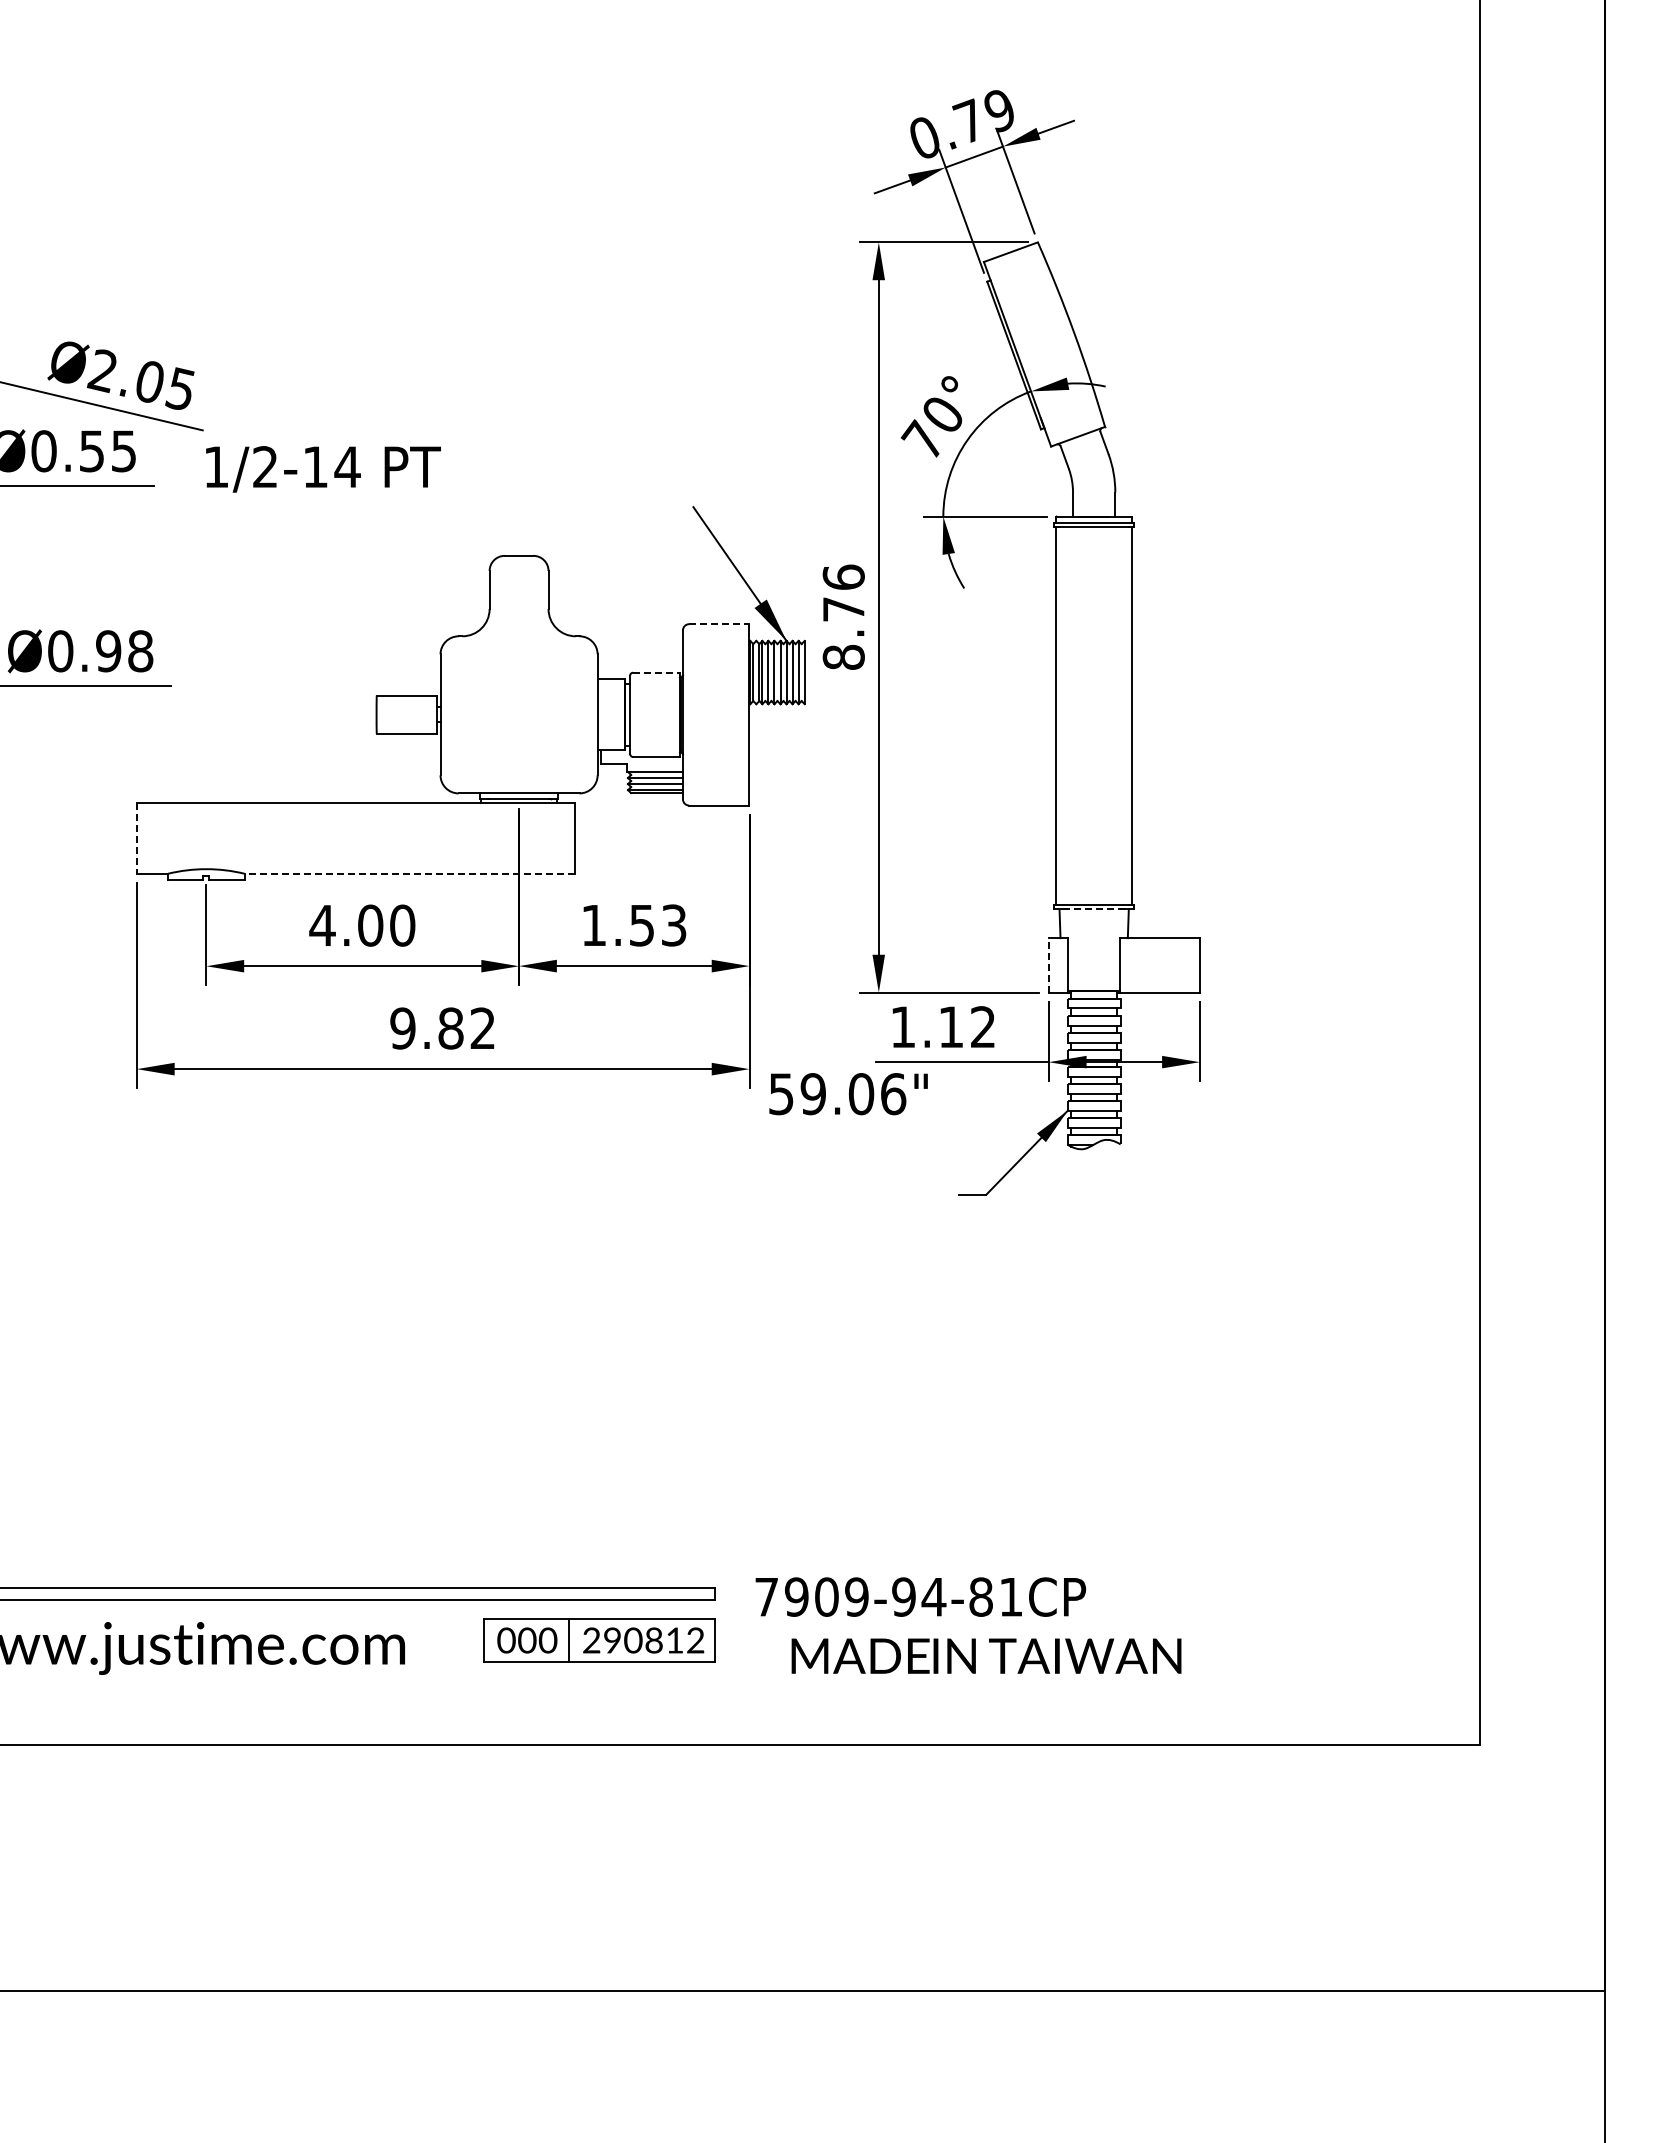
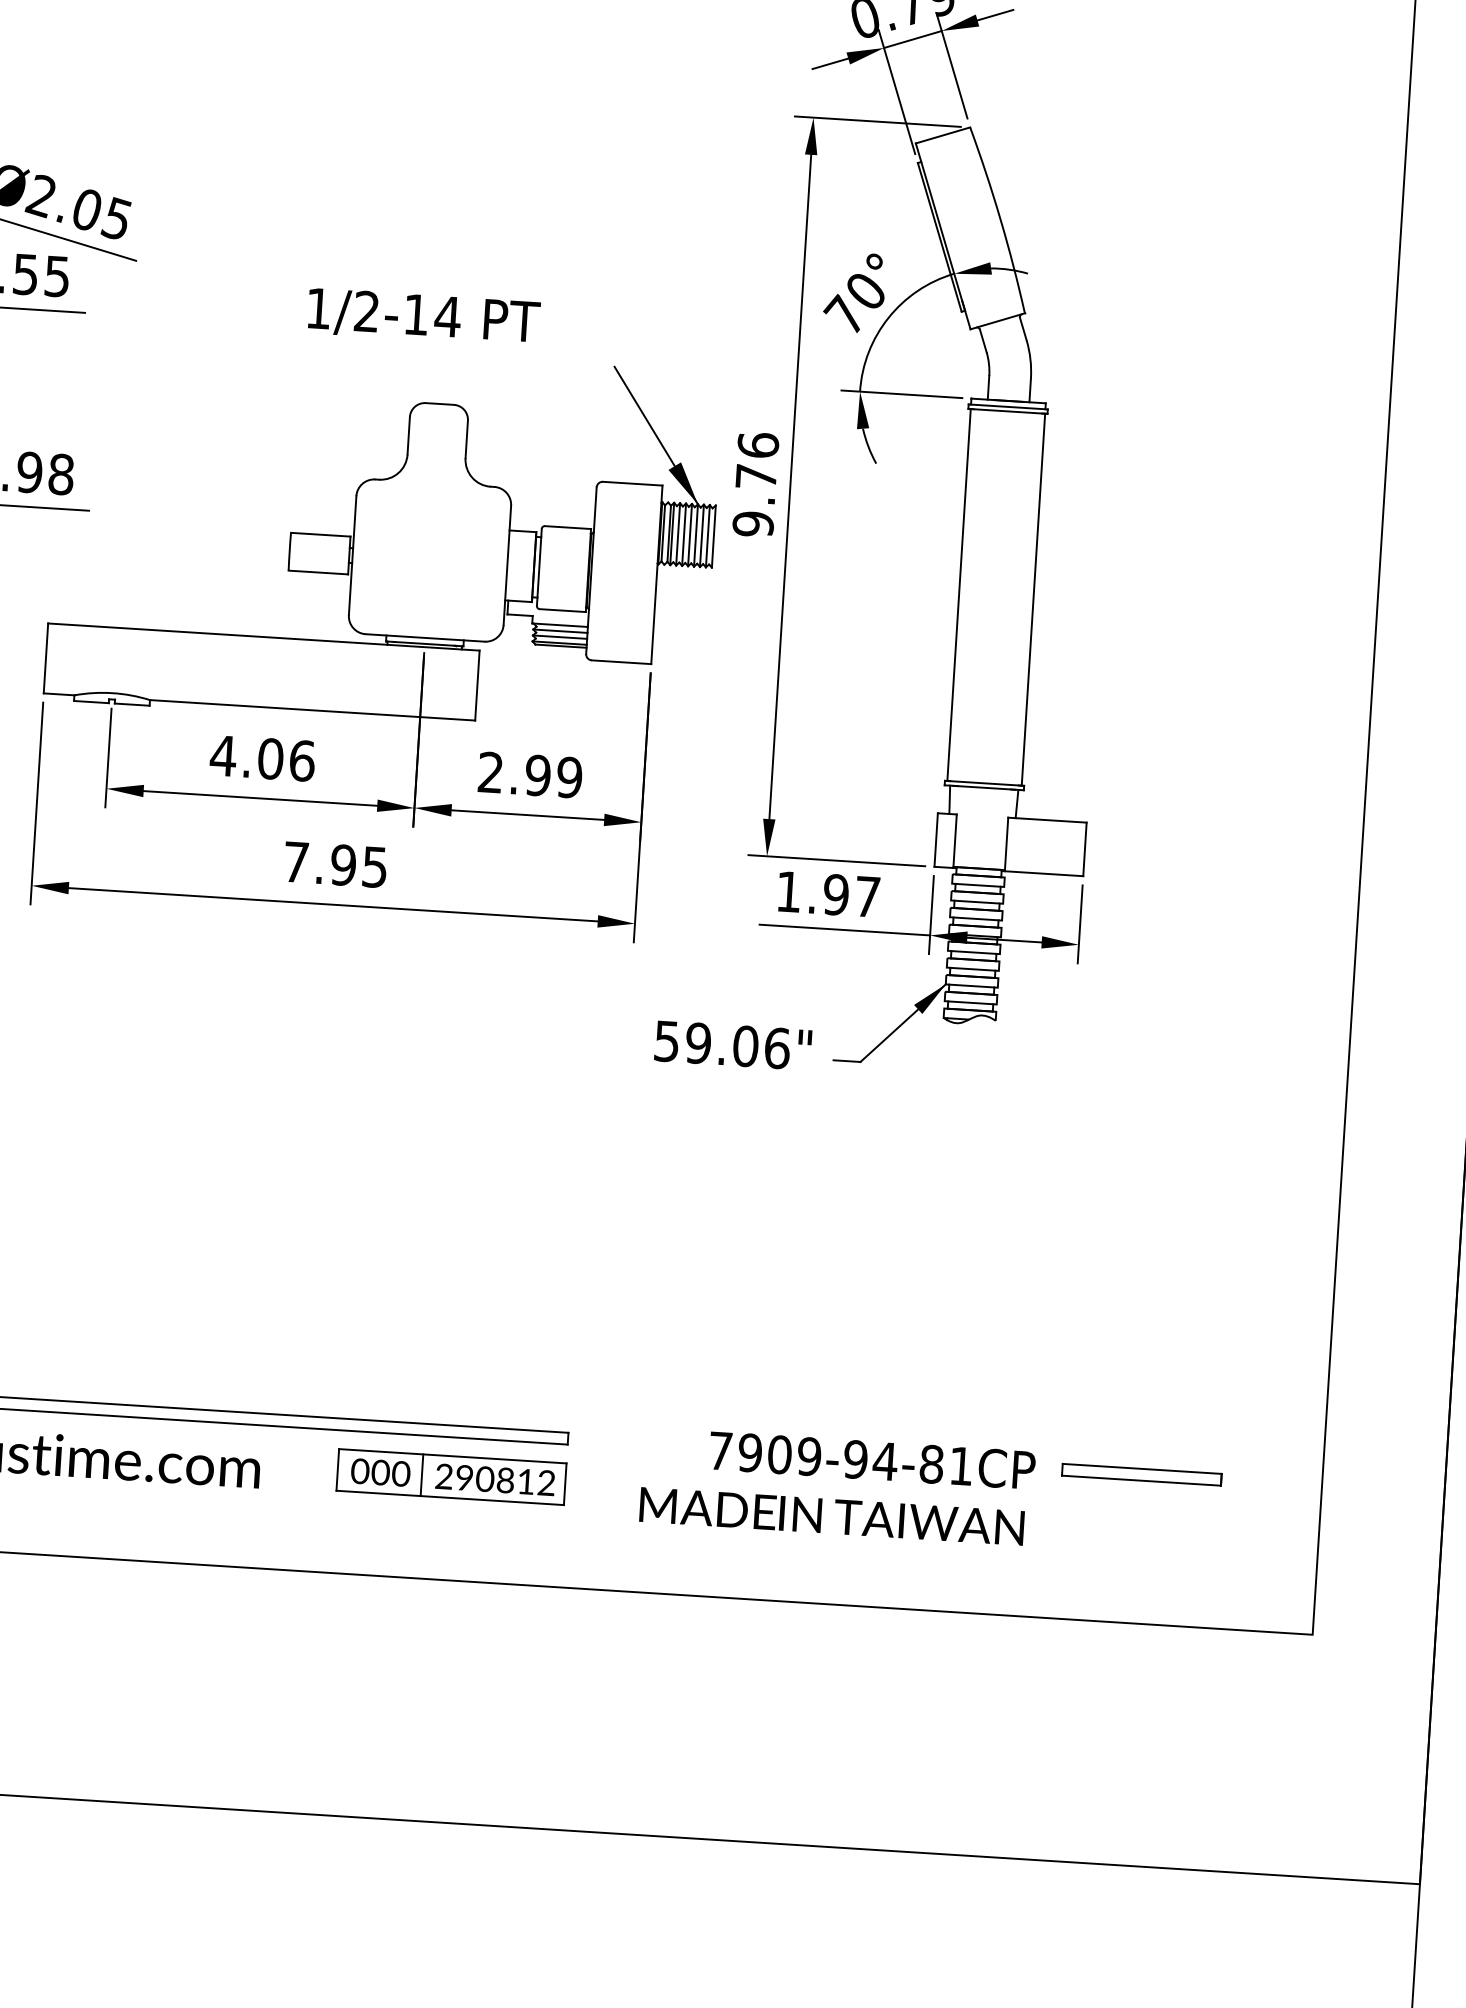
text: (323, 469) -> (423, 317), moved
line: (719, 624) -> (632, 484), dashed -> solid
text: (843, 657) -> (753, 524), 8.76 -> 9.76
line: (657, 672) -> (568, 527), dashed -> solid
line: (136, 838) -> (45, 658), dashed -> solid
line: (409, 873) -> (312, 710), dashed -> solid
line: (1094, 909) -> (984, 787), dashed -> solid
text: (402, 925) -> (302, 760), 4.00 -> 4.06
text: (634, 925) -> (530, 775), 1.53 -> 2.99
line: (1048, 964) -> (935, 839), dashed -> solid
text: (966, 1027) -> (851, 896), 1.12 -> 1.97
text: (442, 1028) -> (335, 864), 9.82 -> 7.95
text: (848, 1094) -> (733, 1045), moved
part: (1297, 1593) -> (1142, 1474), added
text: (920, 1596) -> (872, 1460), moved

